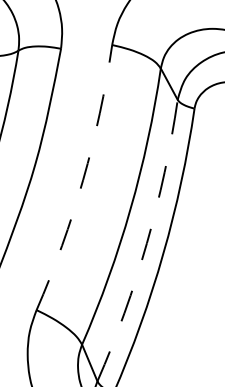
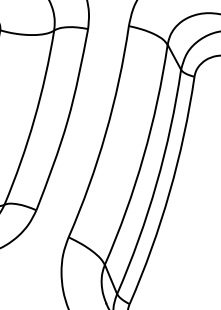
arc: (82, 179) -> (105, 133), dashed -> solid
arc: (146, 243) -> (156, 184), dashed -> solid

